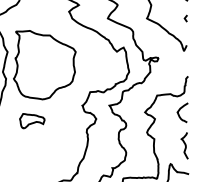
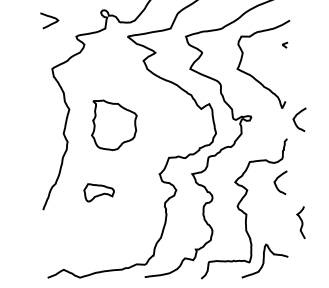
line: (185, 18) -> (284, 68), removed
curve: (195, 59) -> (295, 118), added
part: (45, 65) -> (114, 125), size x0.6
curve: (185, 145) -> (301, 222), moved

